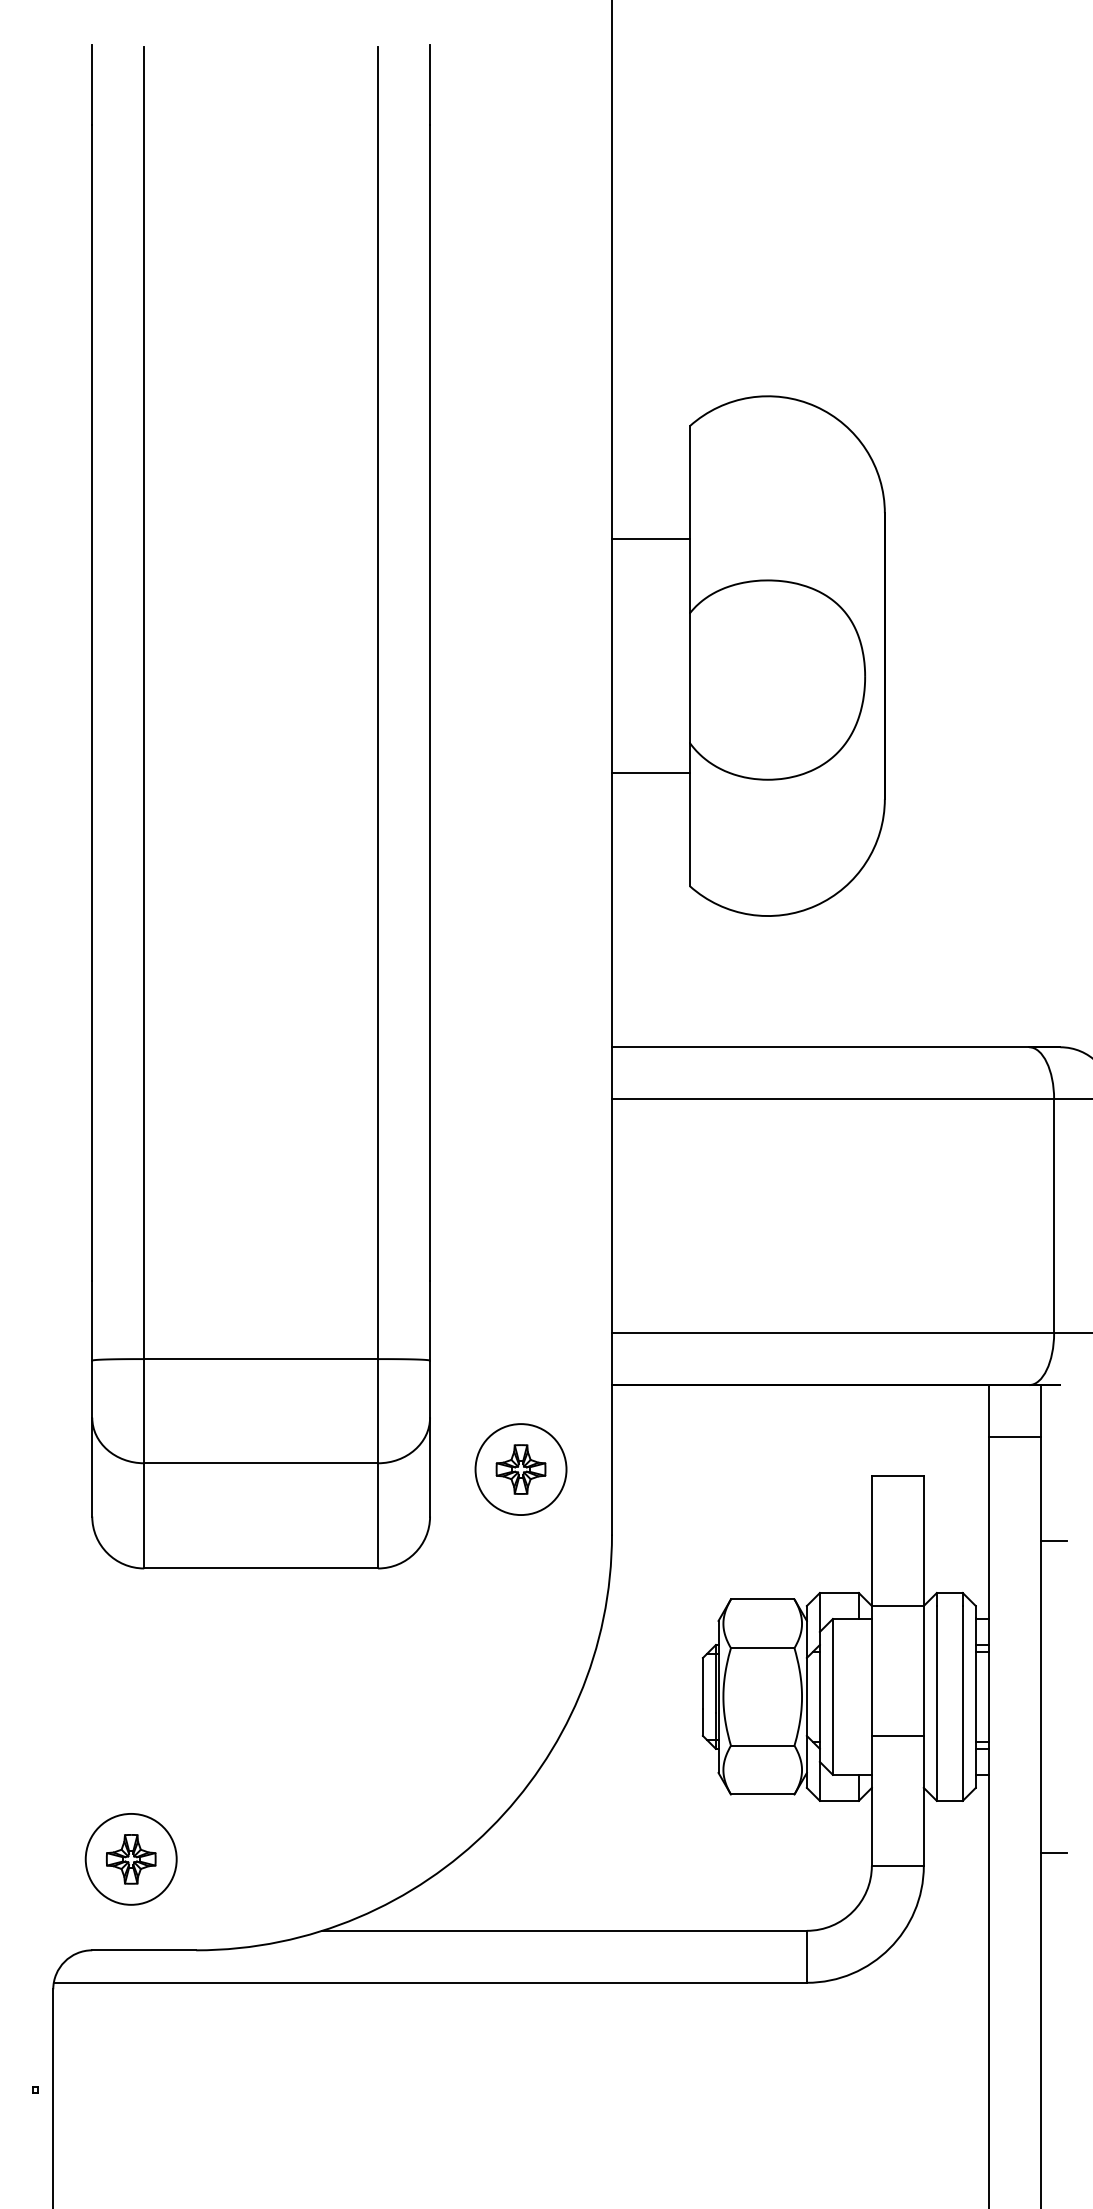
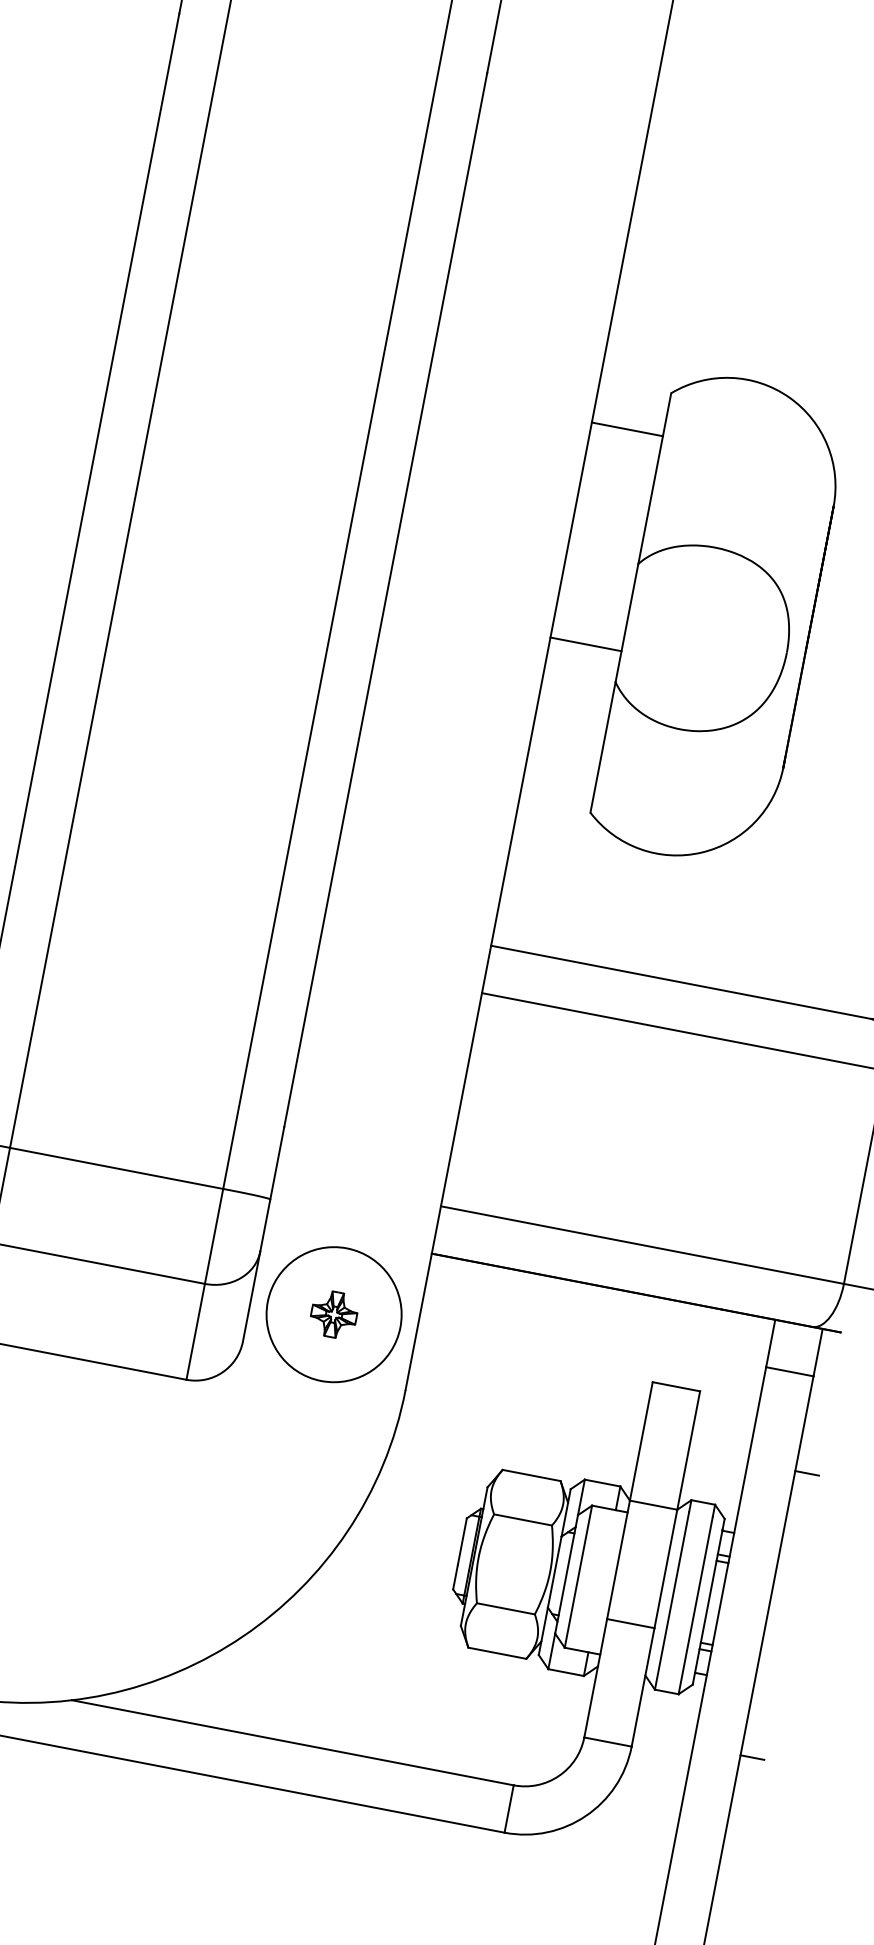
line: (650, 539) -> (626, 429), moved
line: (650, 773) -> (585, 644), moved
circle: (520, 1469) -> (333, 1314), size x1.6

